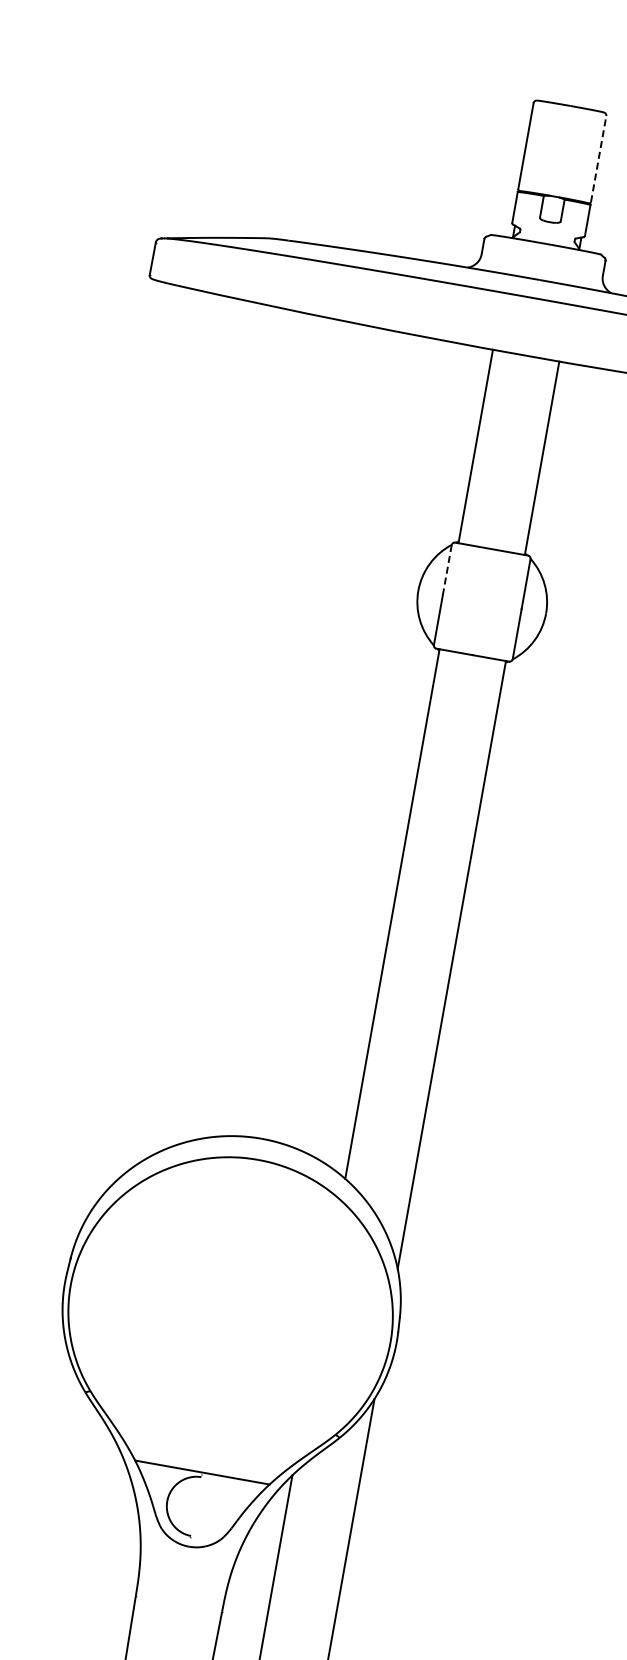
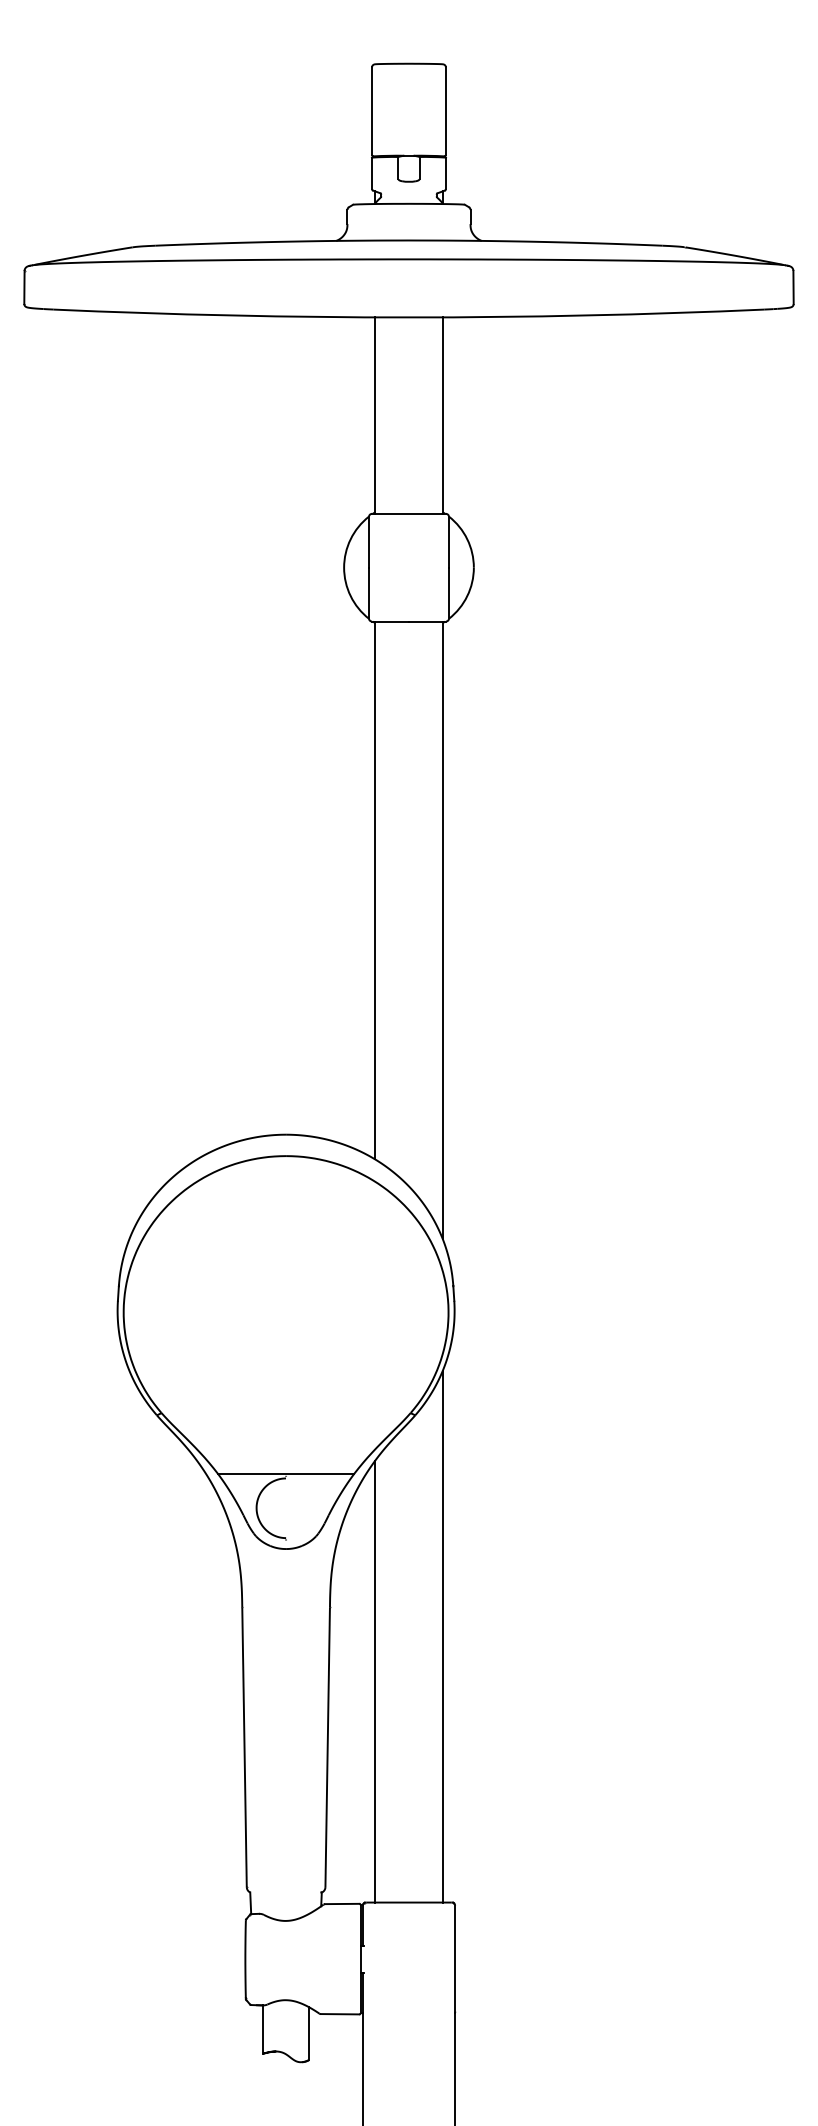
line: (598, 159) -> (445, 111), dashed -> solid
line: (446, 570) -> (368, 542), dashed -> solid

